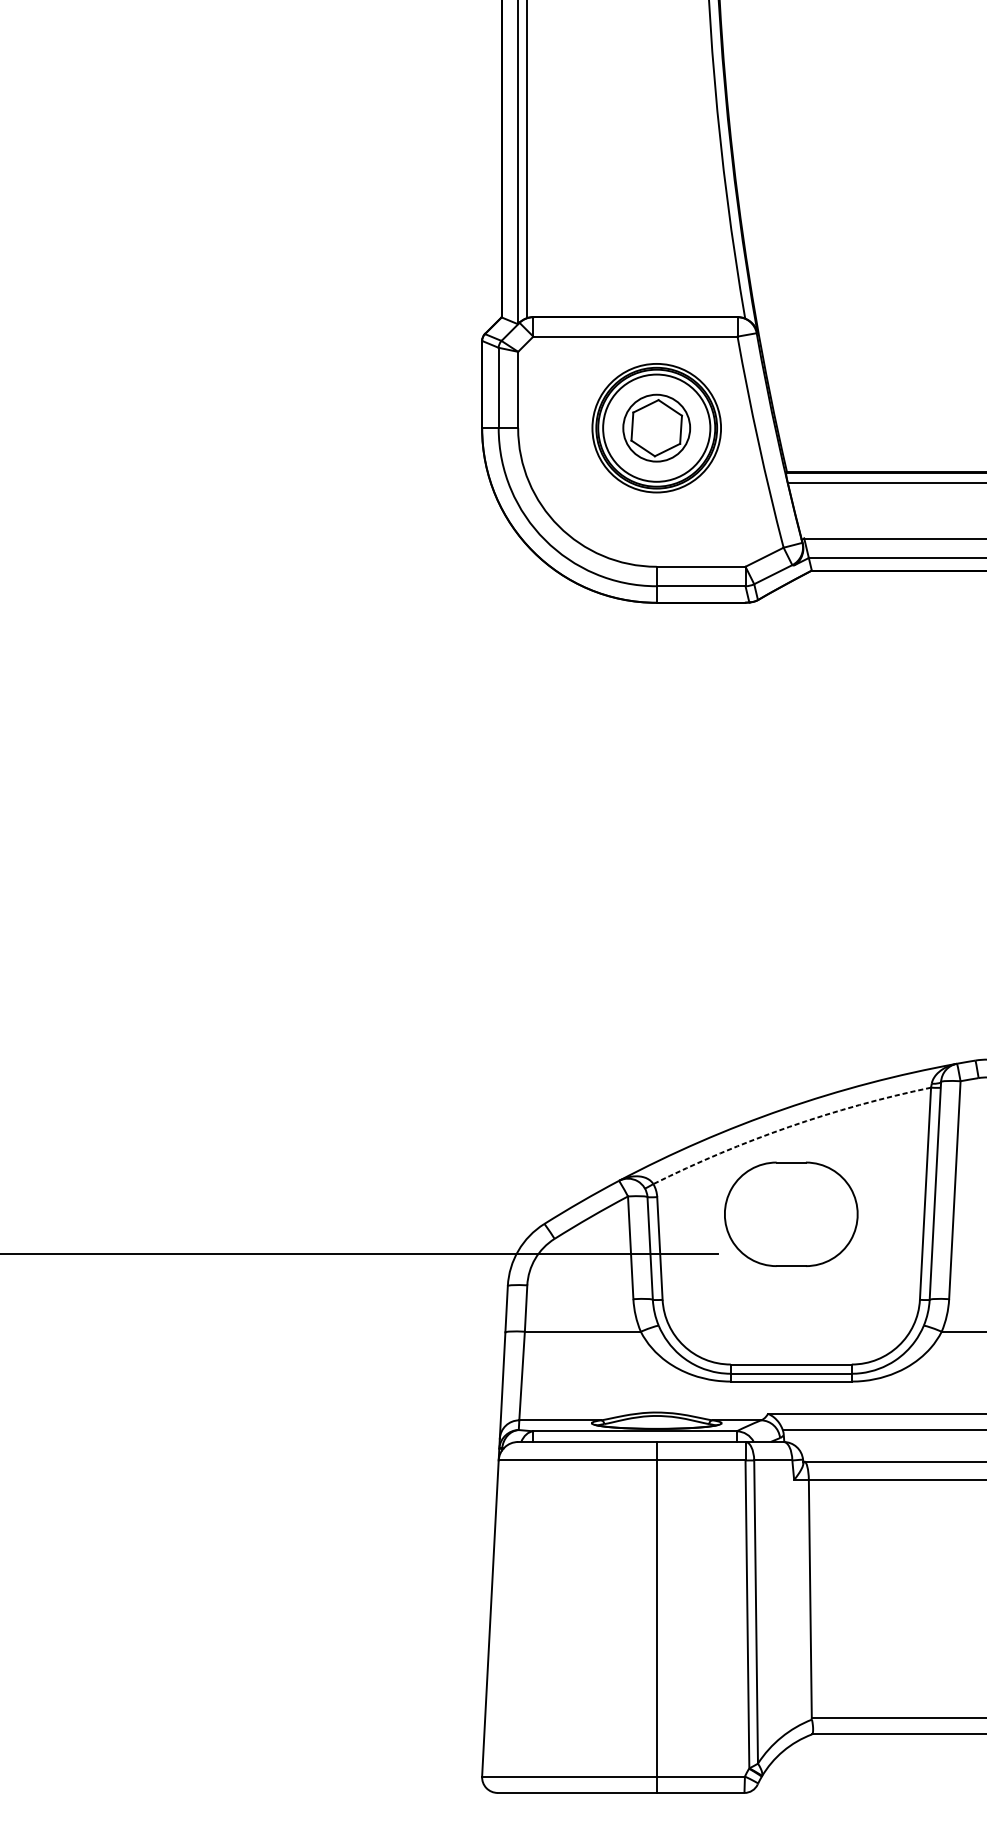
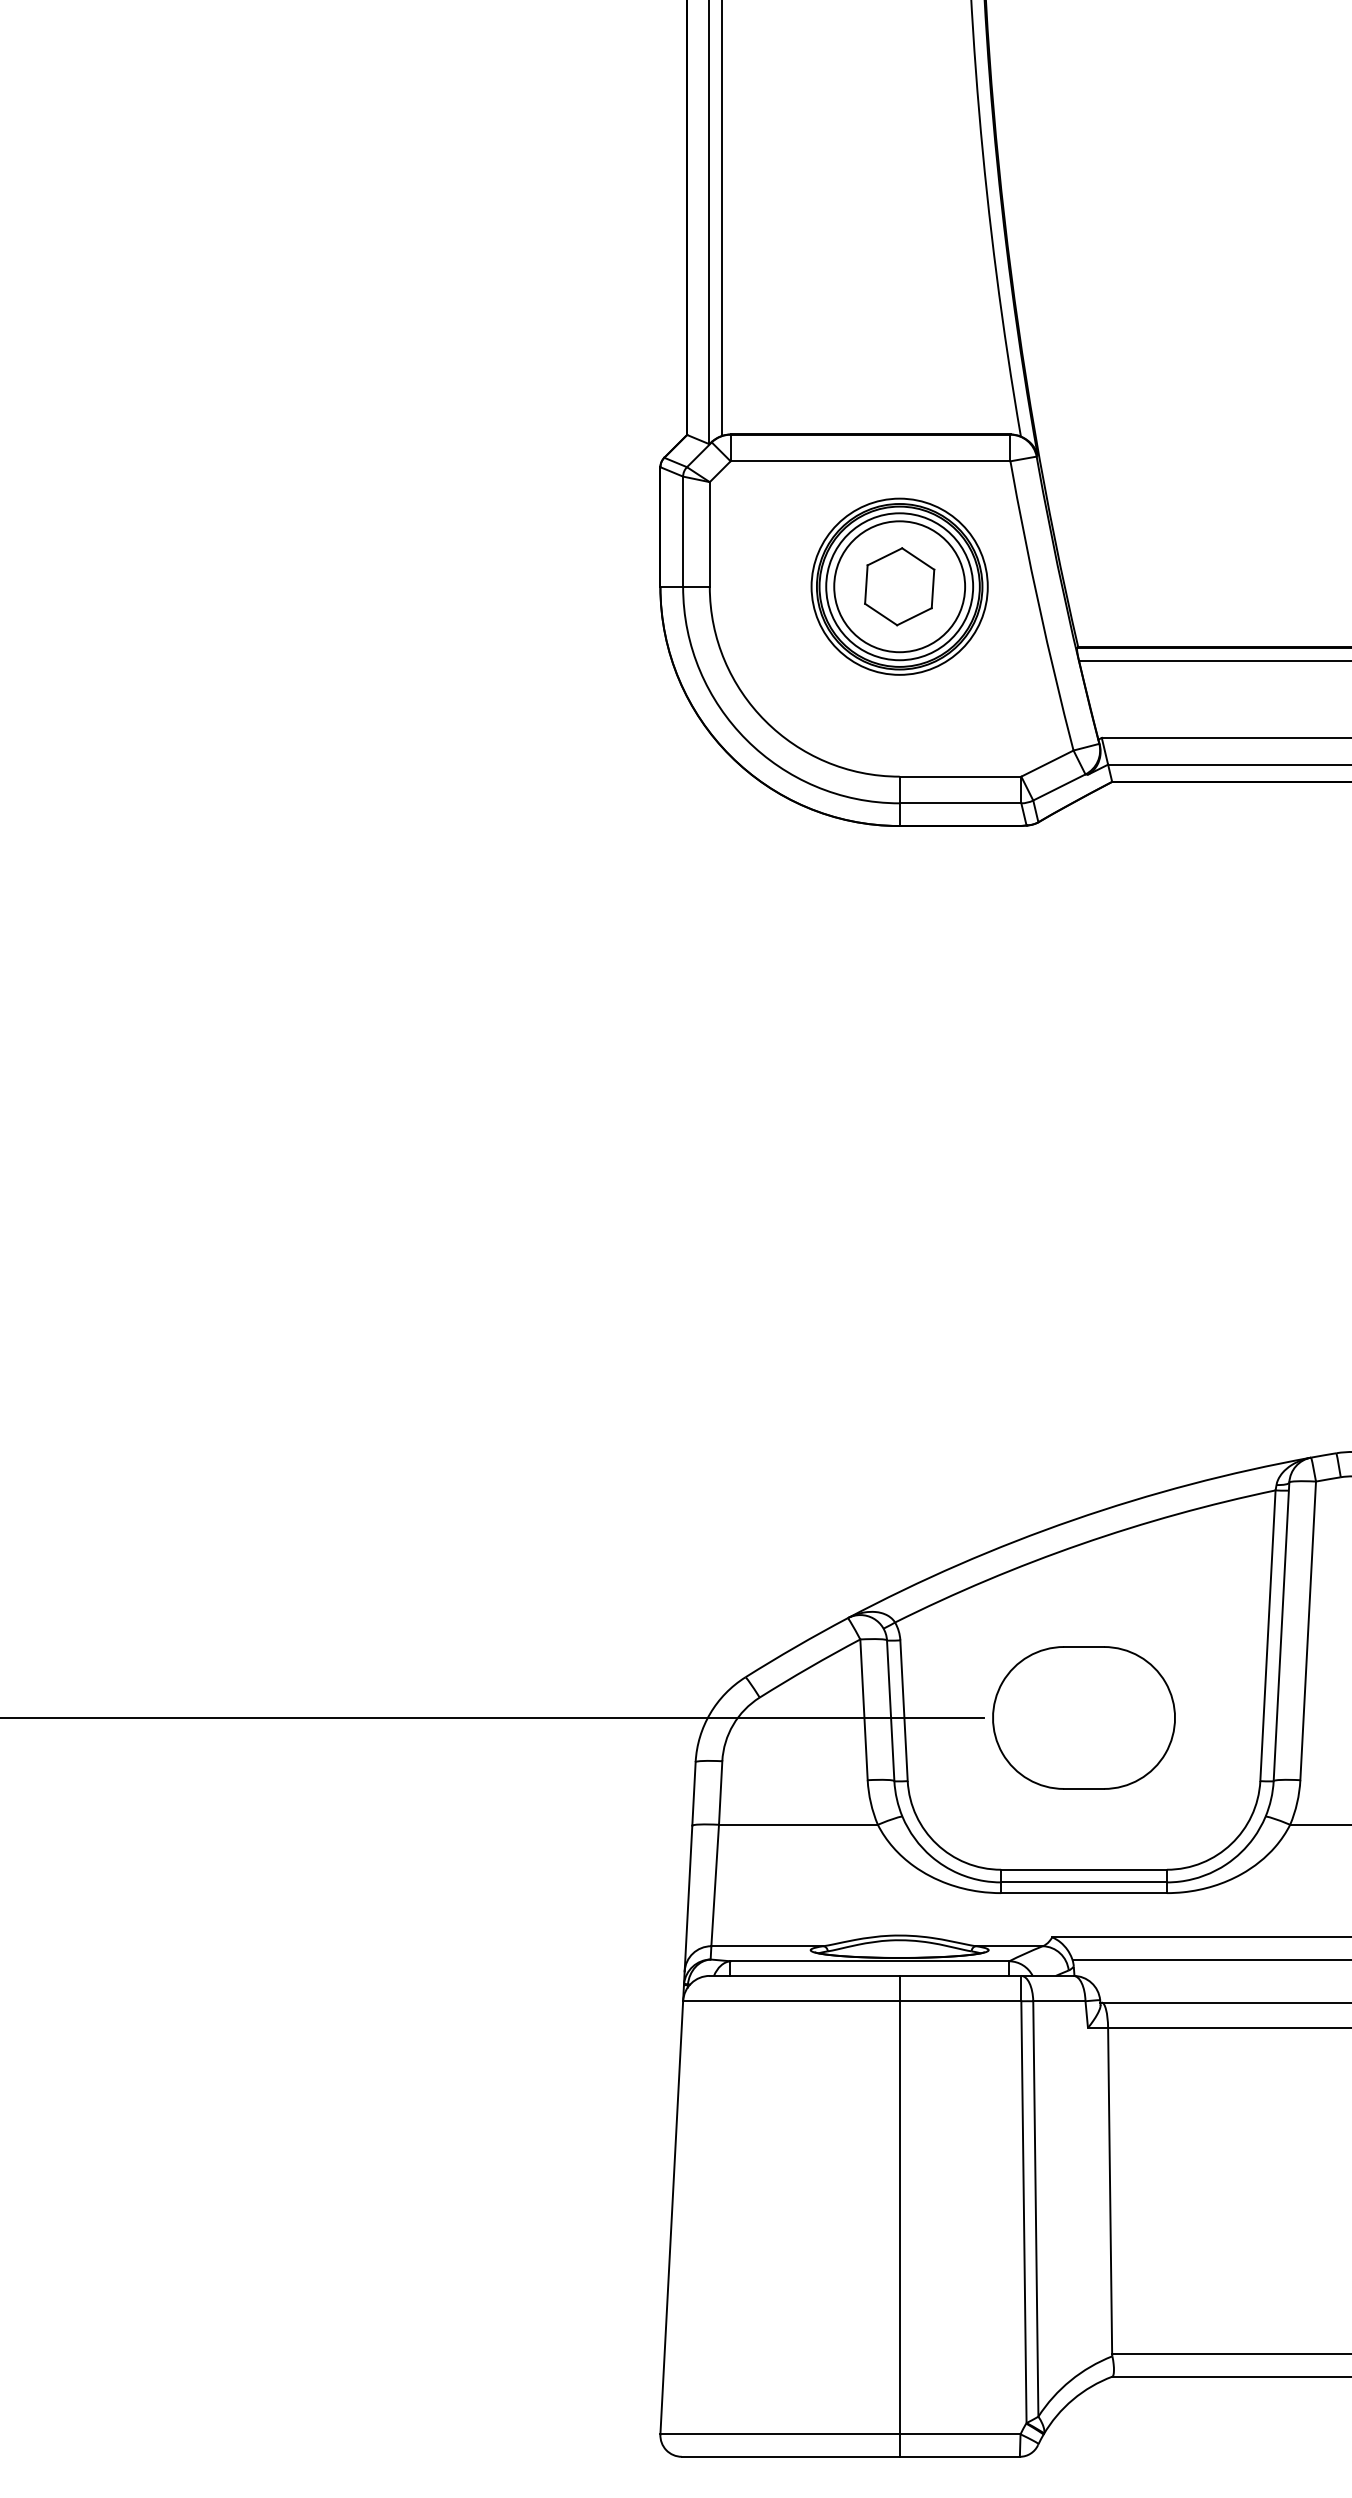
circle: (656, 428) -> (899, 586), size x1.43
arc: (789, 1127) -> (1081, 1544), dashed -> solid
part: (790, 1214) -> (1083, 1717), moved

